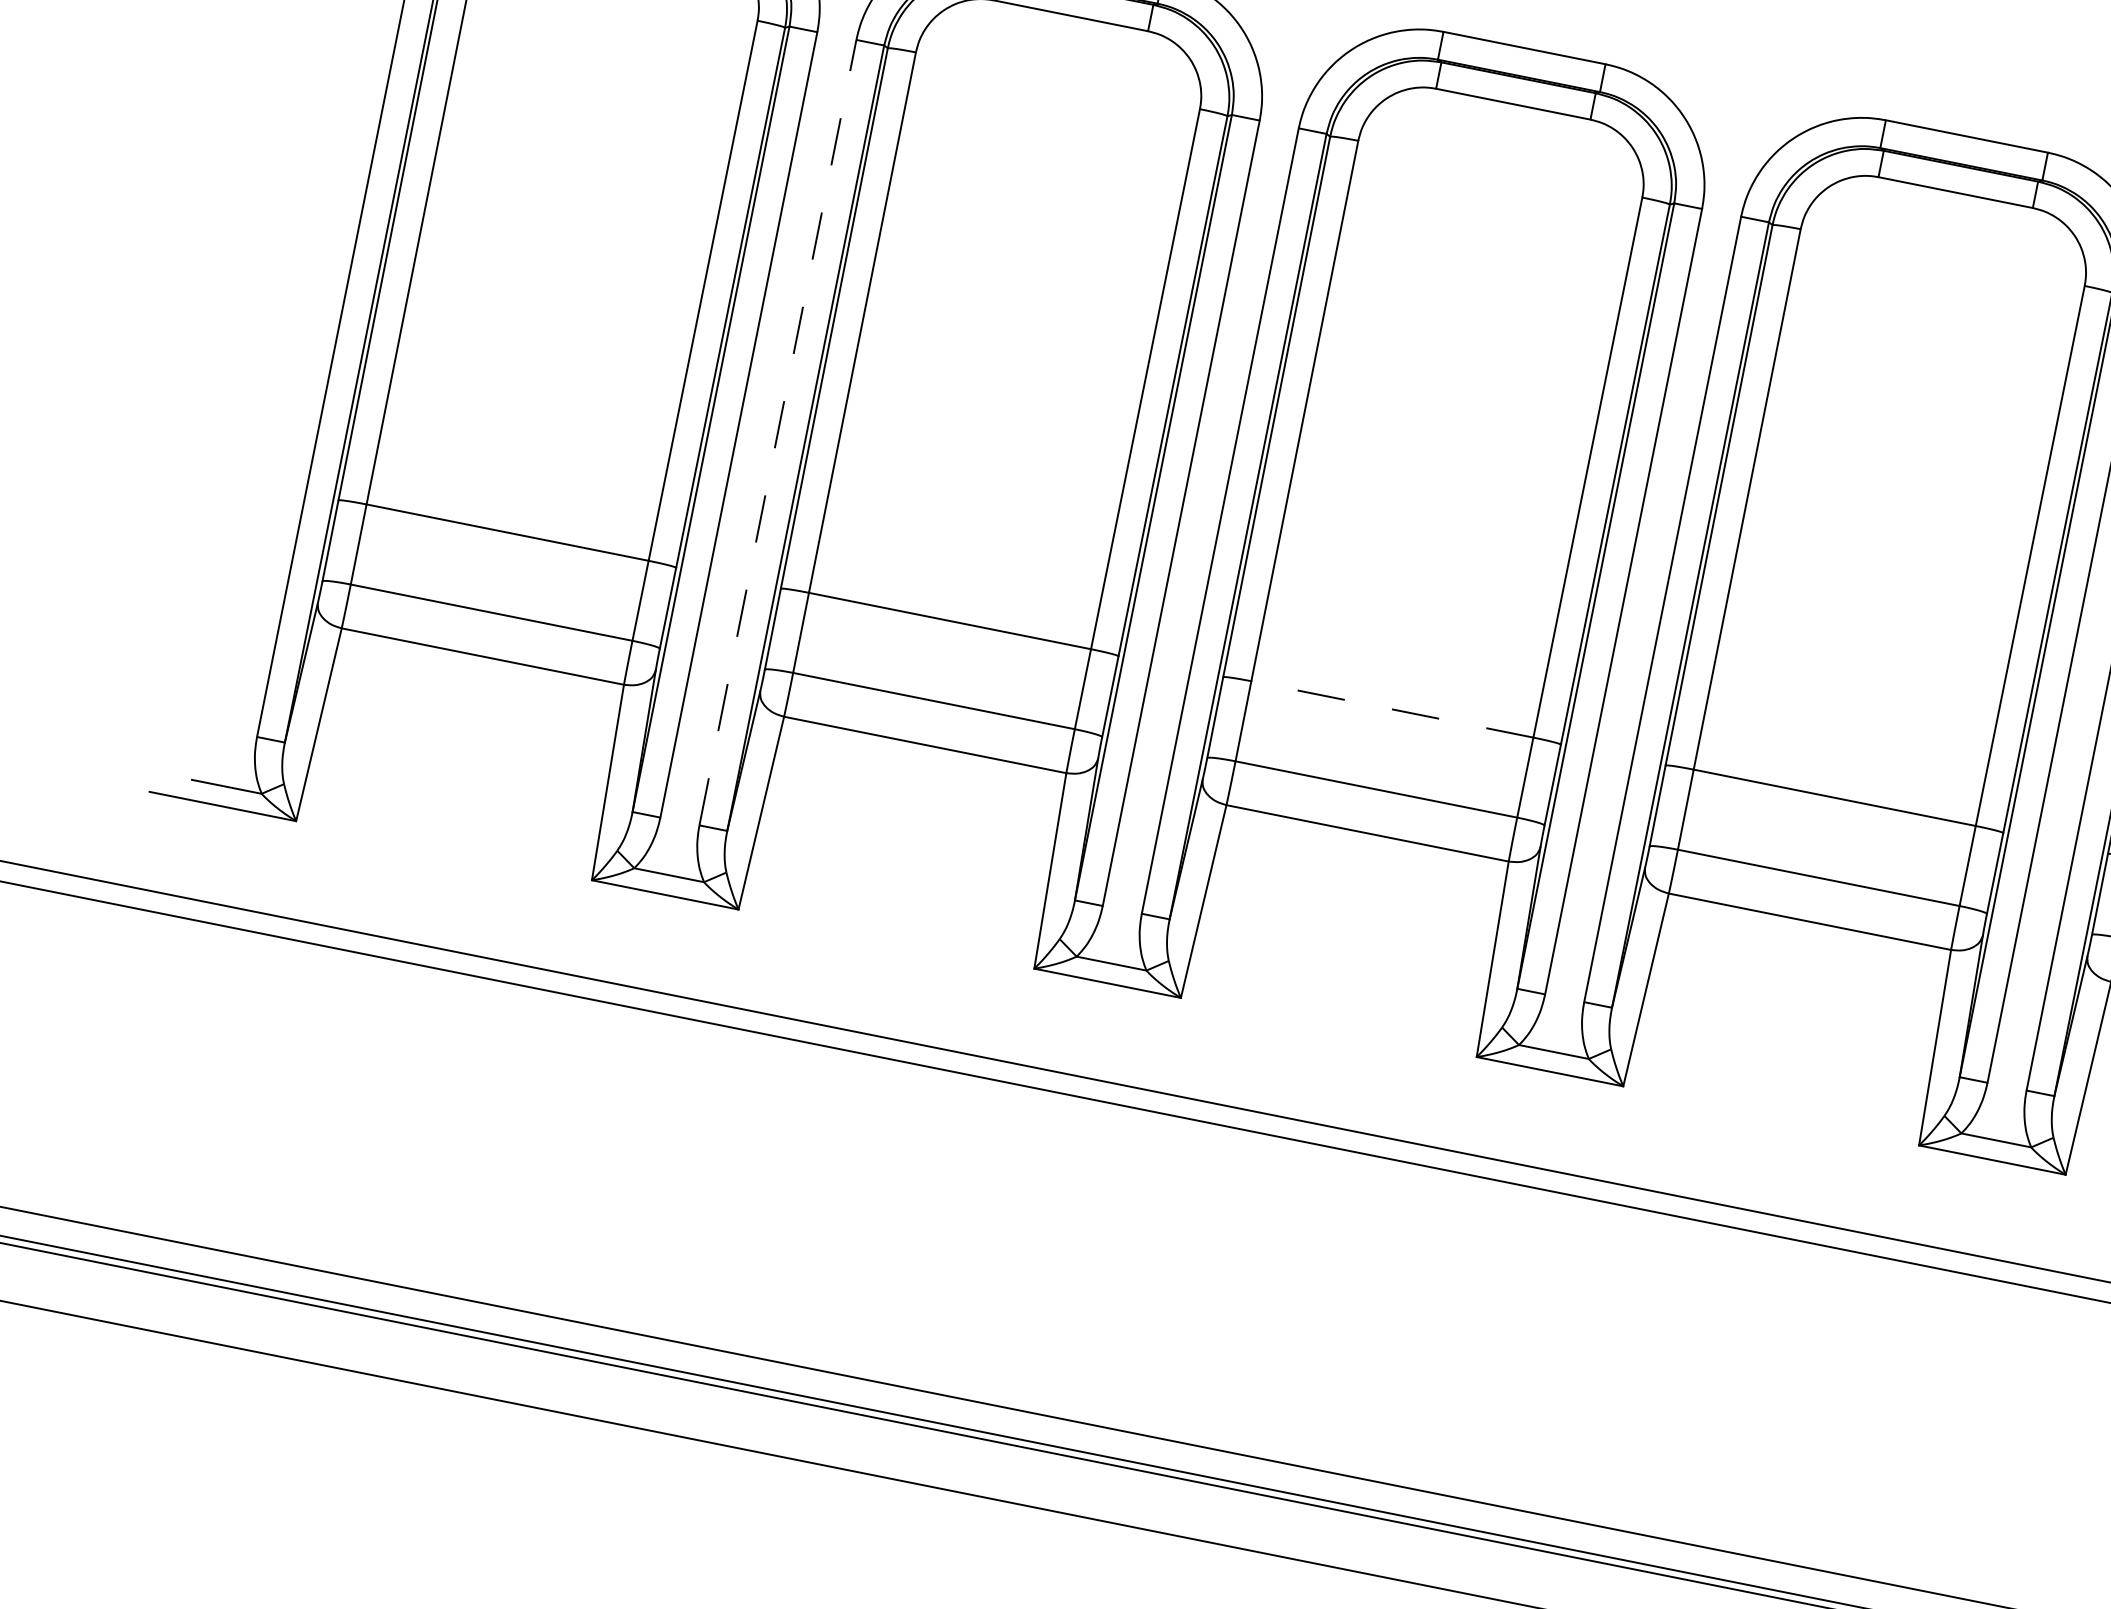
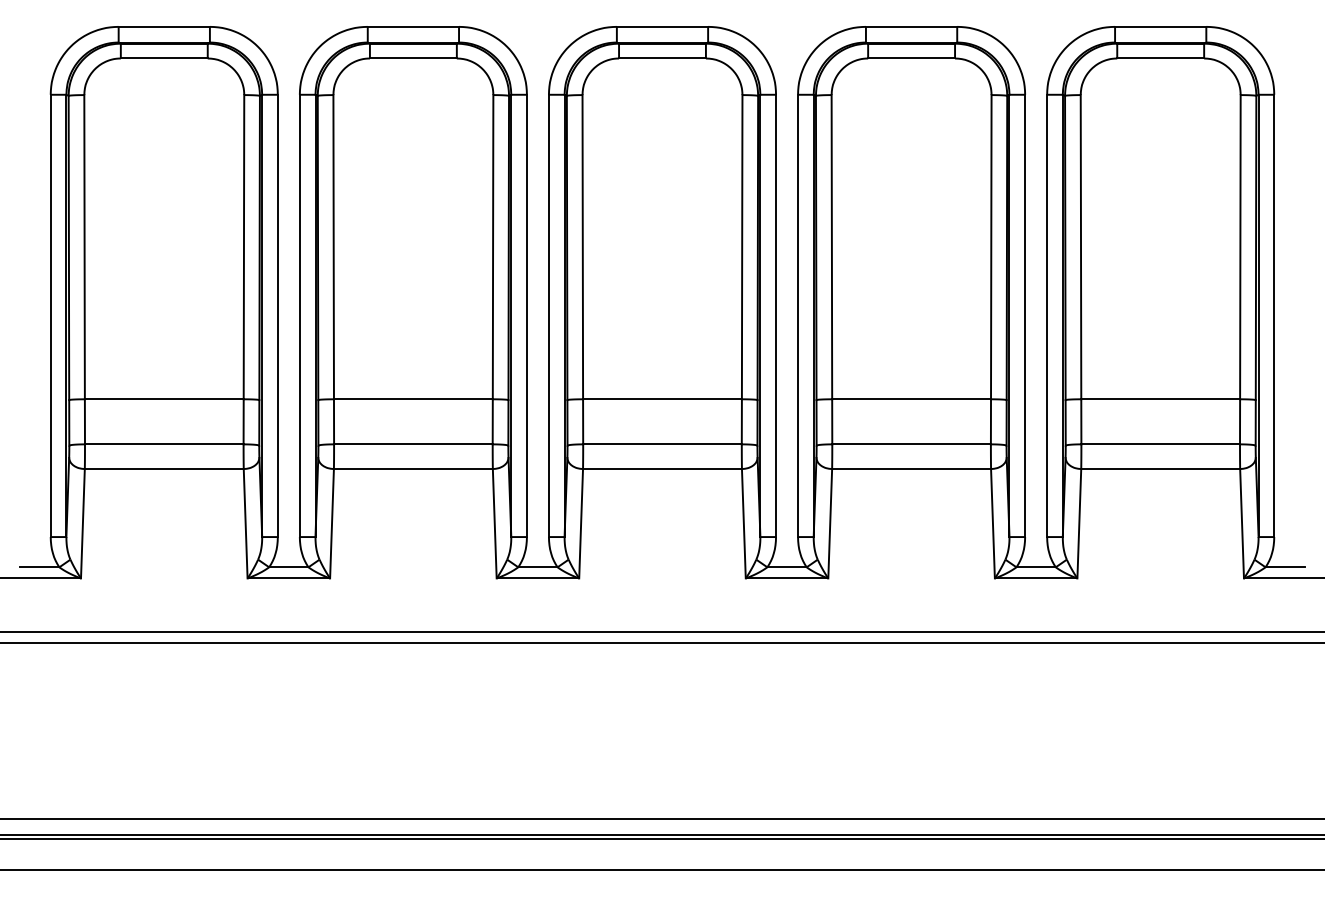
line: (777, 431) -> (299, 315), dashed -> solid
line: (1392, 709) -> (662, 399), dashed -> solid

